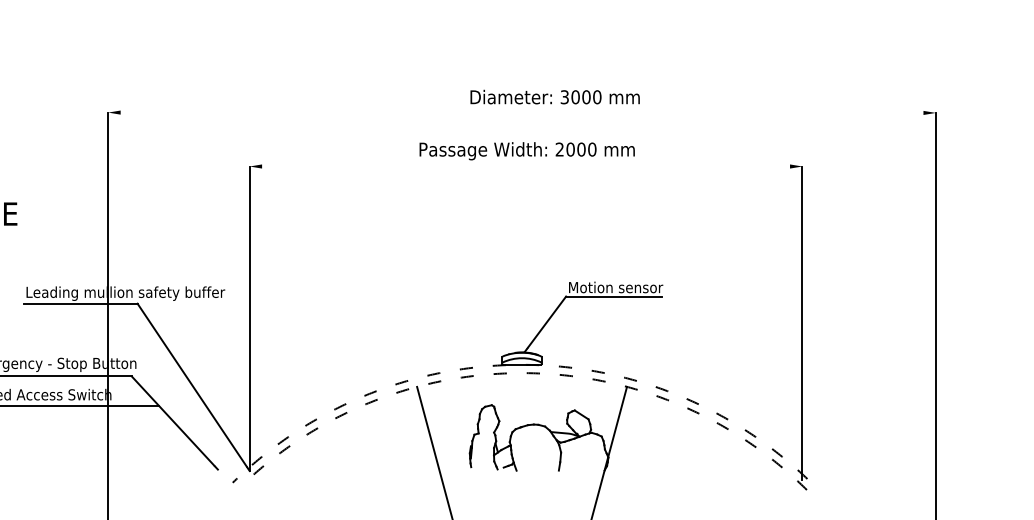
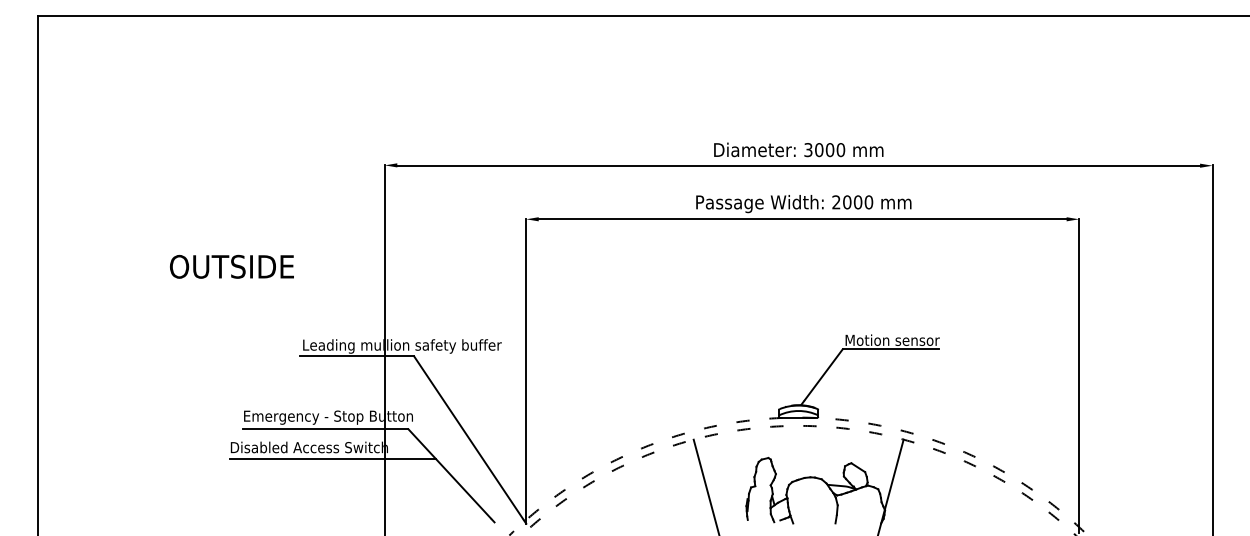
text: (554, 96) -> (798, 149), moved
line: (521, 112) -> (798, 165), added
line: (525, 166) -> (802, 219), added

